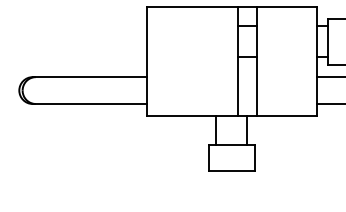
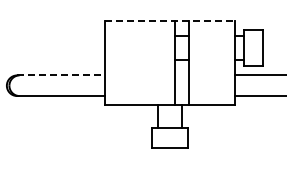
line: (232, 6) -> (170, 21), solid -> dashed
line: (90, 77) -> (61, 75), solid -> dashed

